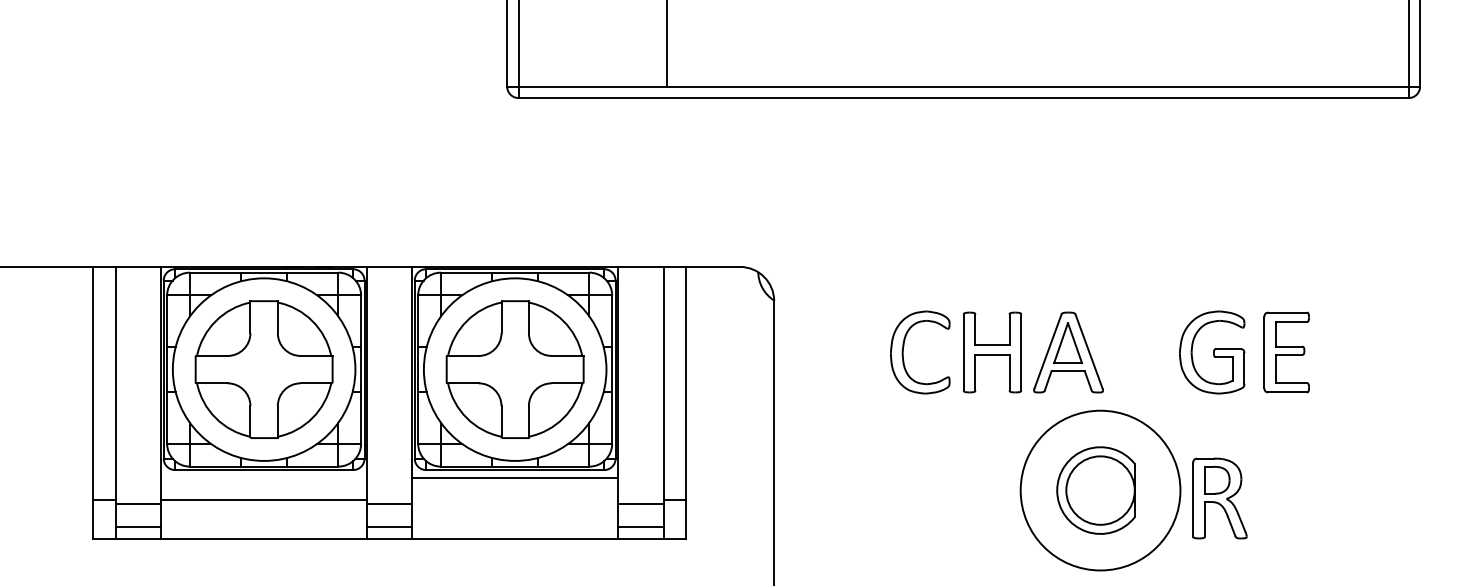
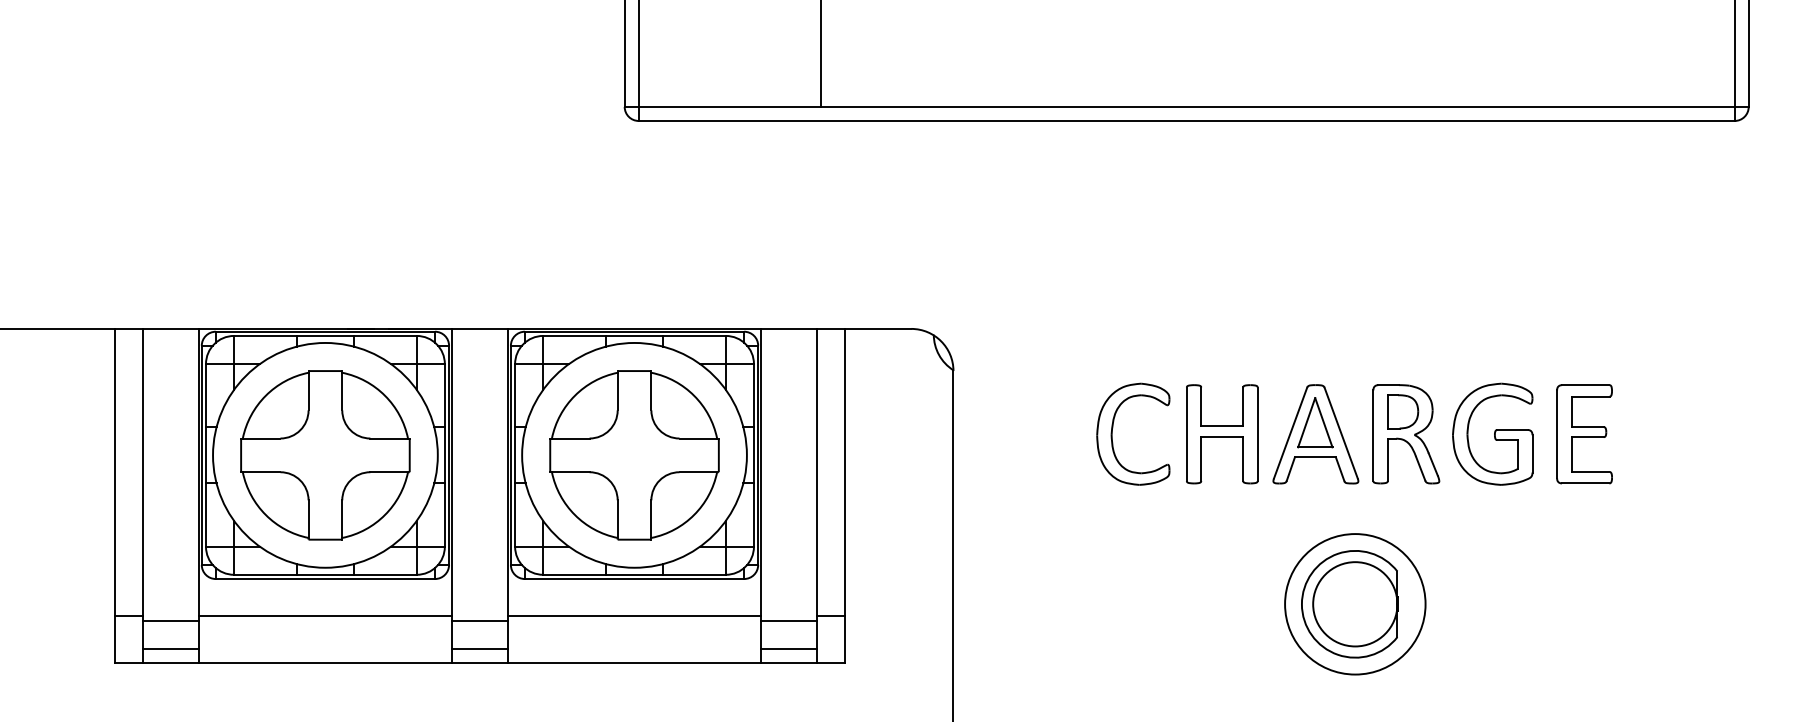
line: (514, 477) -> (633, 615), moved
circle: (1100, 490) -> (1355, 604), size x0.71
part: (1219, 498) -> (1405, 434), moved

